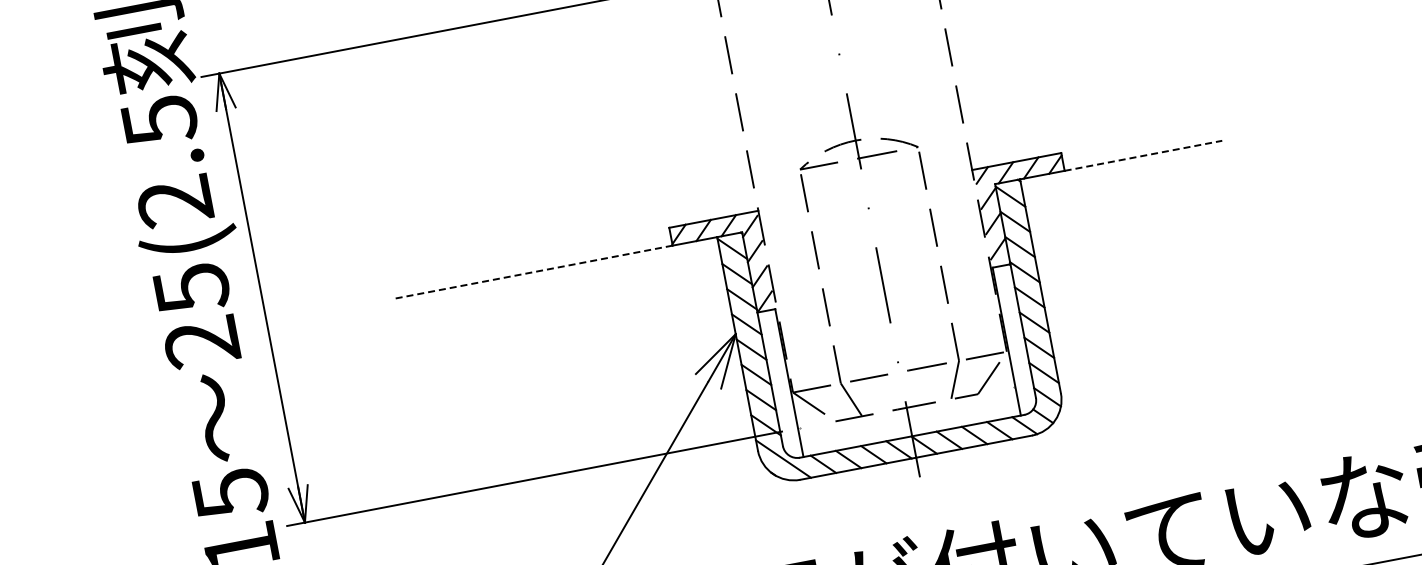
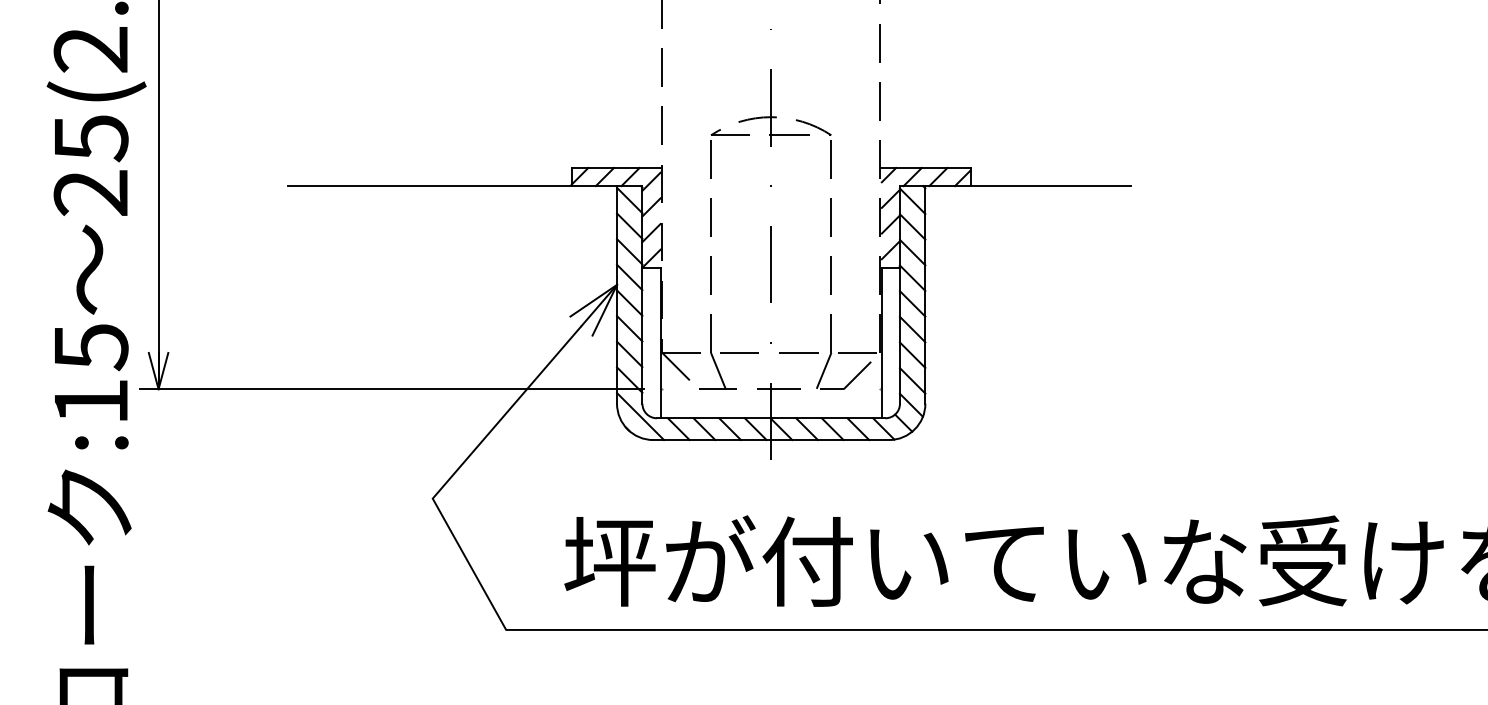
line: (1144, 156) -> (1051, 186), dashed -> solid
line: (533, 272) -> (429, 186), dashed -> solid

